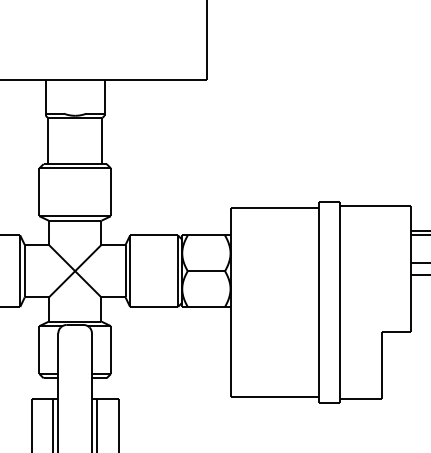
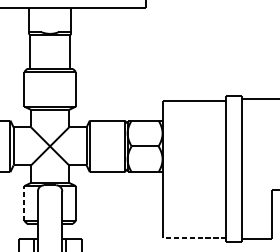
line: (39, 350) -> (24, 203), solid -> dashed
line: (274, 397) -> (194, 237), solid -> dashed

